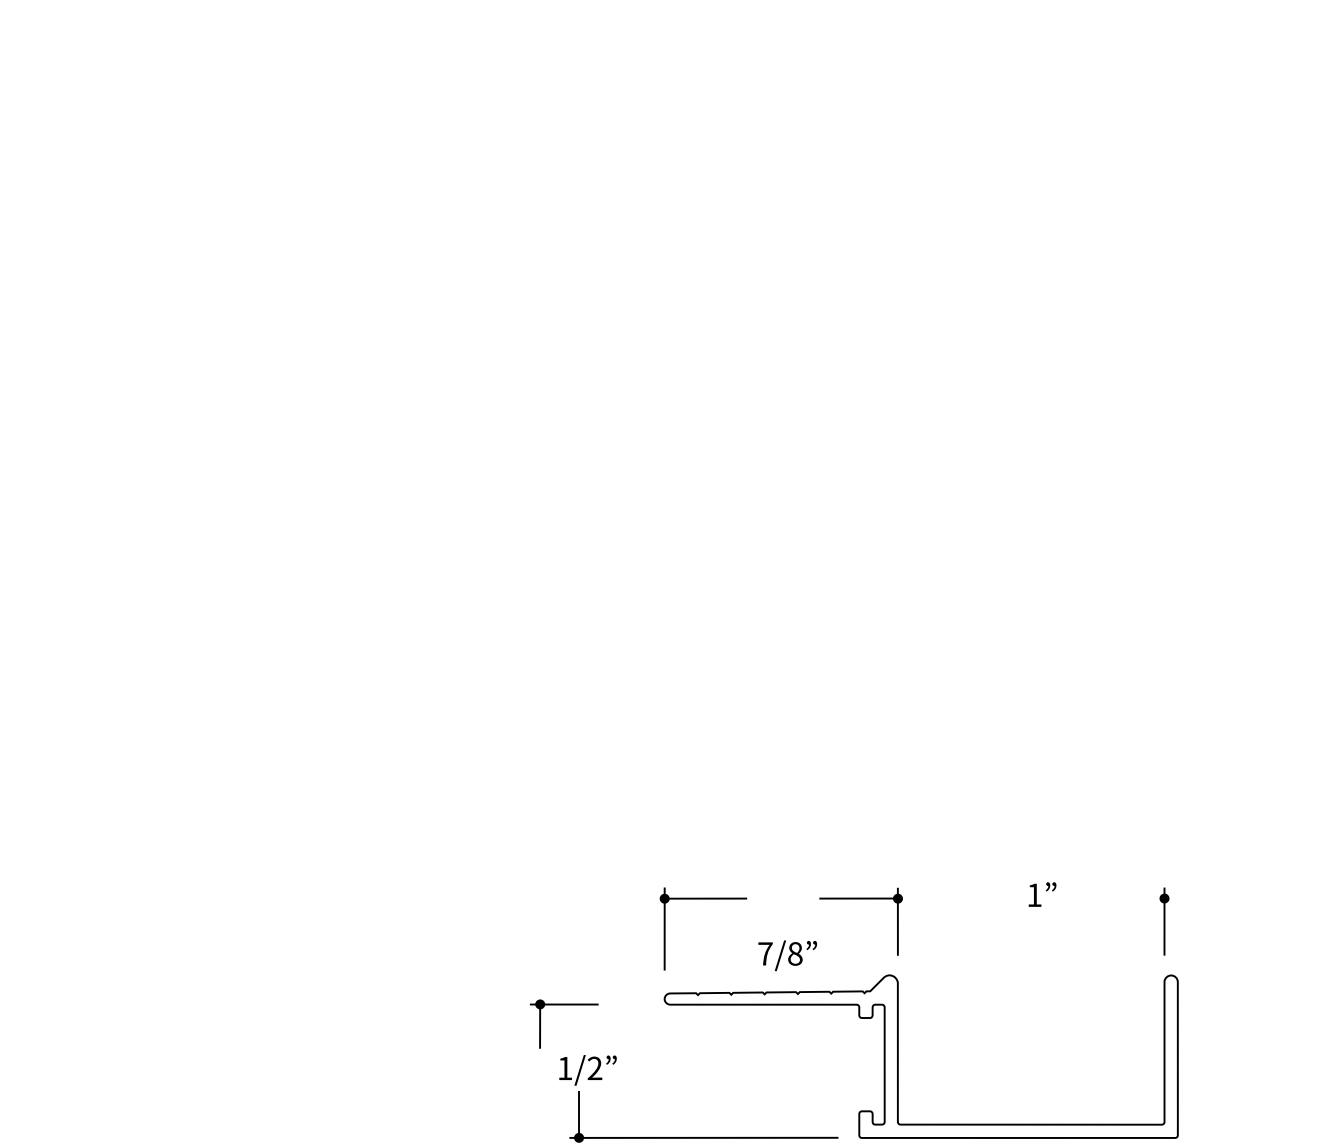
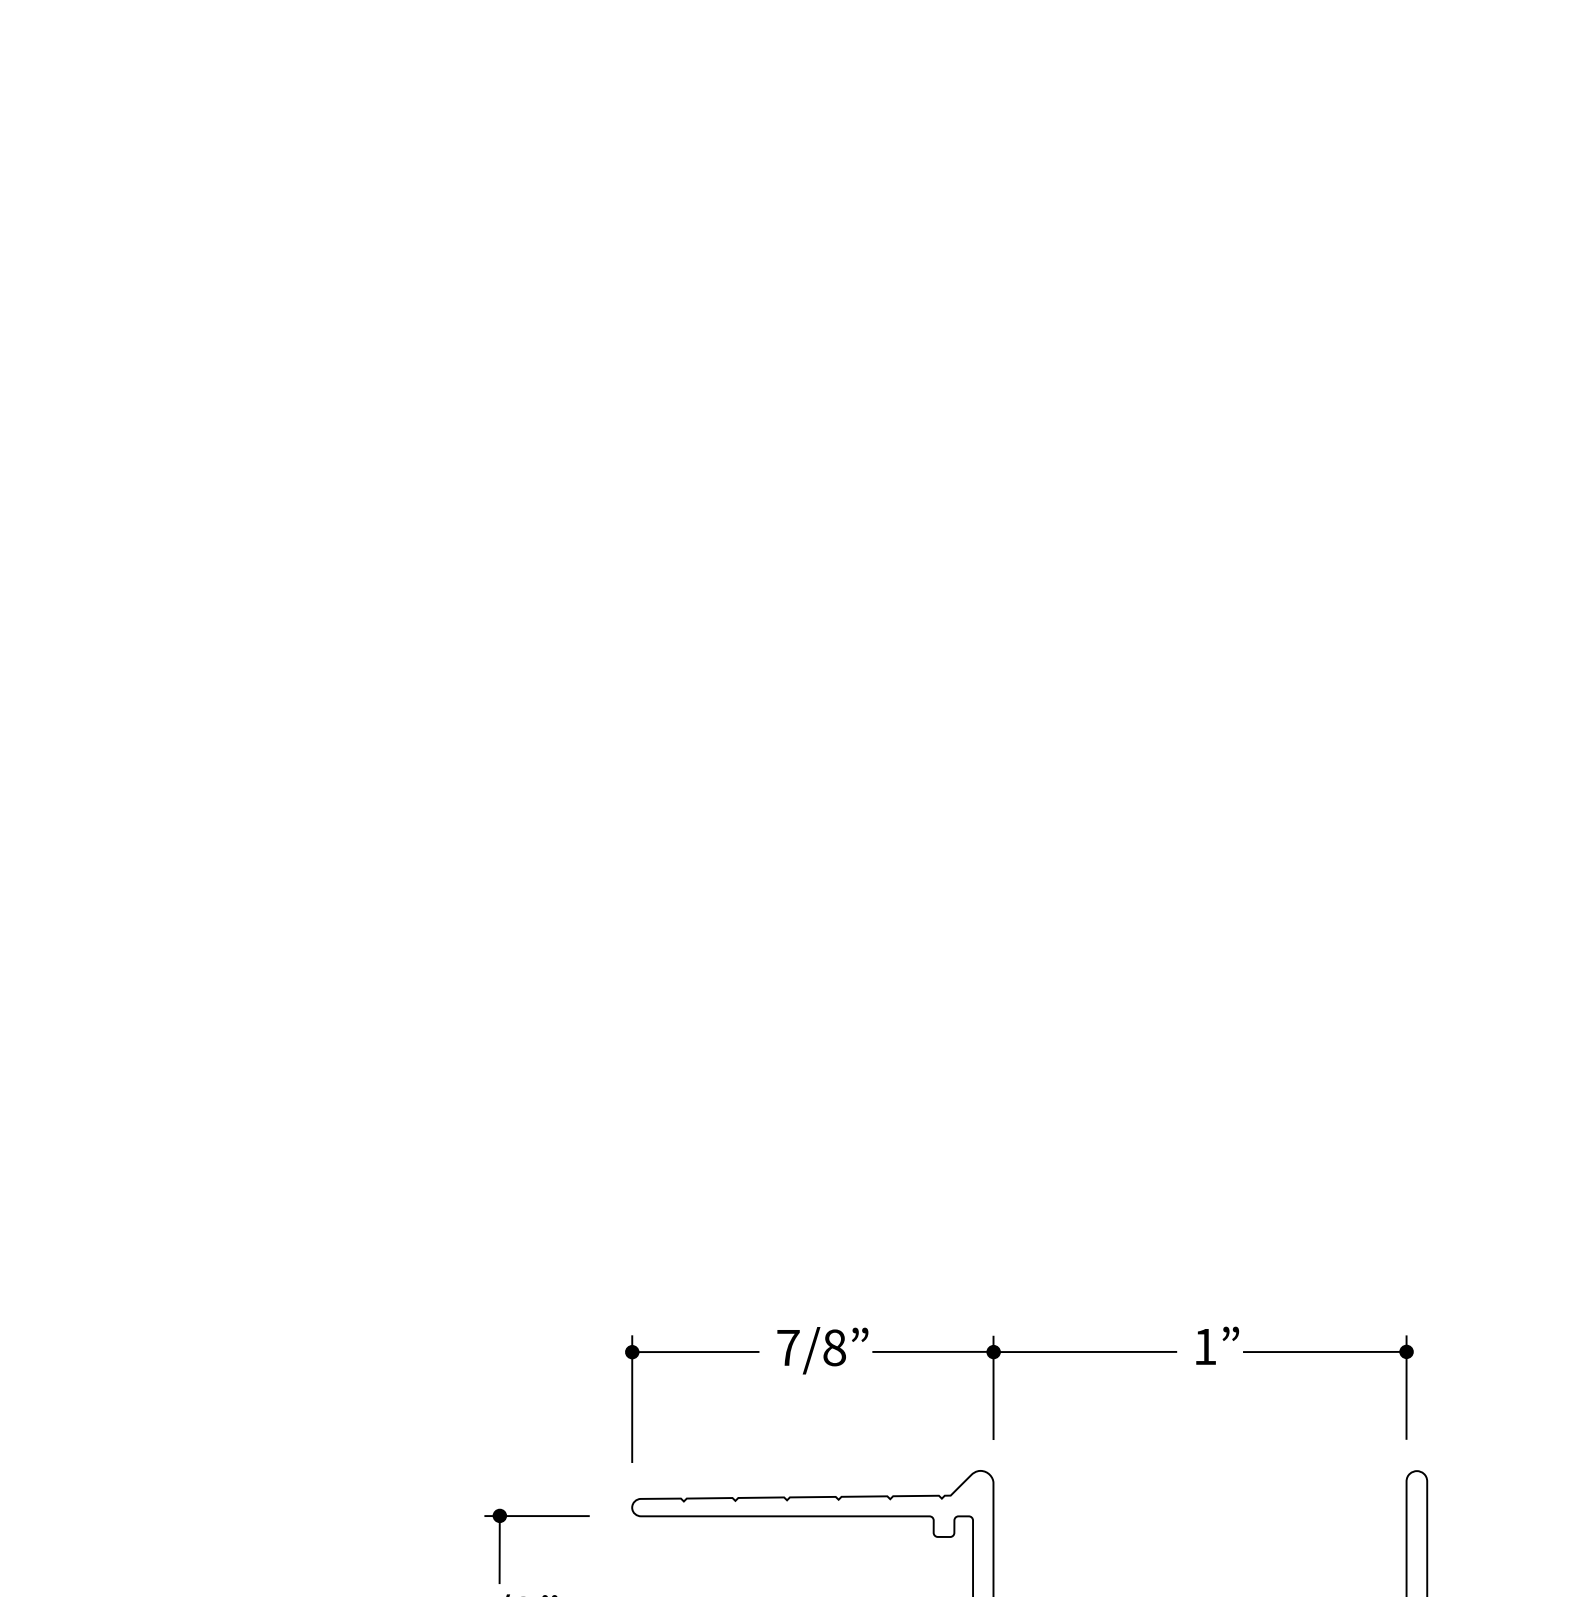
line: (957, 898) -> (1085, 1351), added
line: (1109, 898) -> (1321, 1351), added
text: (787, 955) -> (822, 1350), moved
part: (564, 1005) -> (537, 1517), moved

